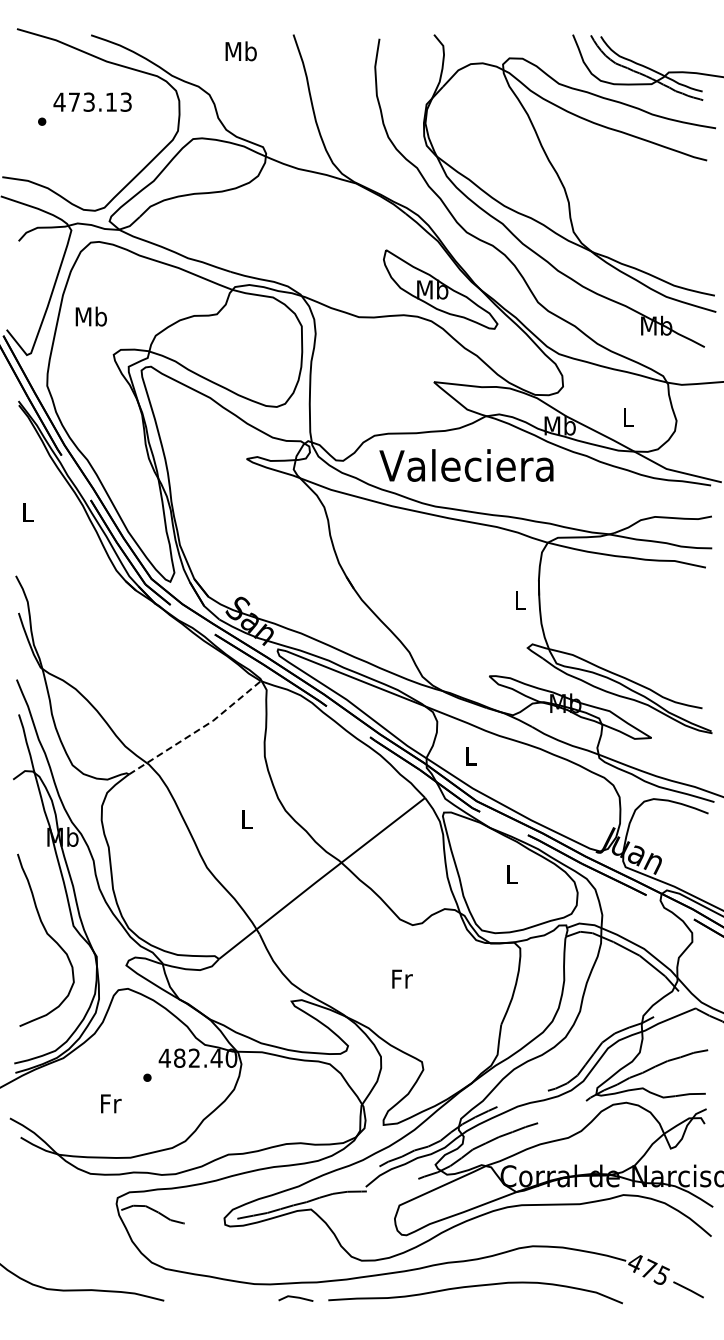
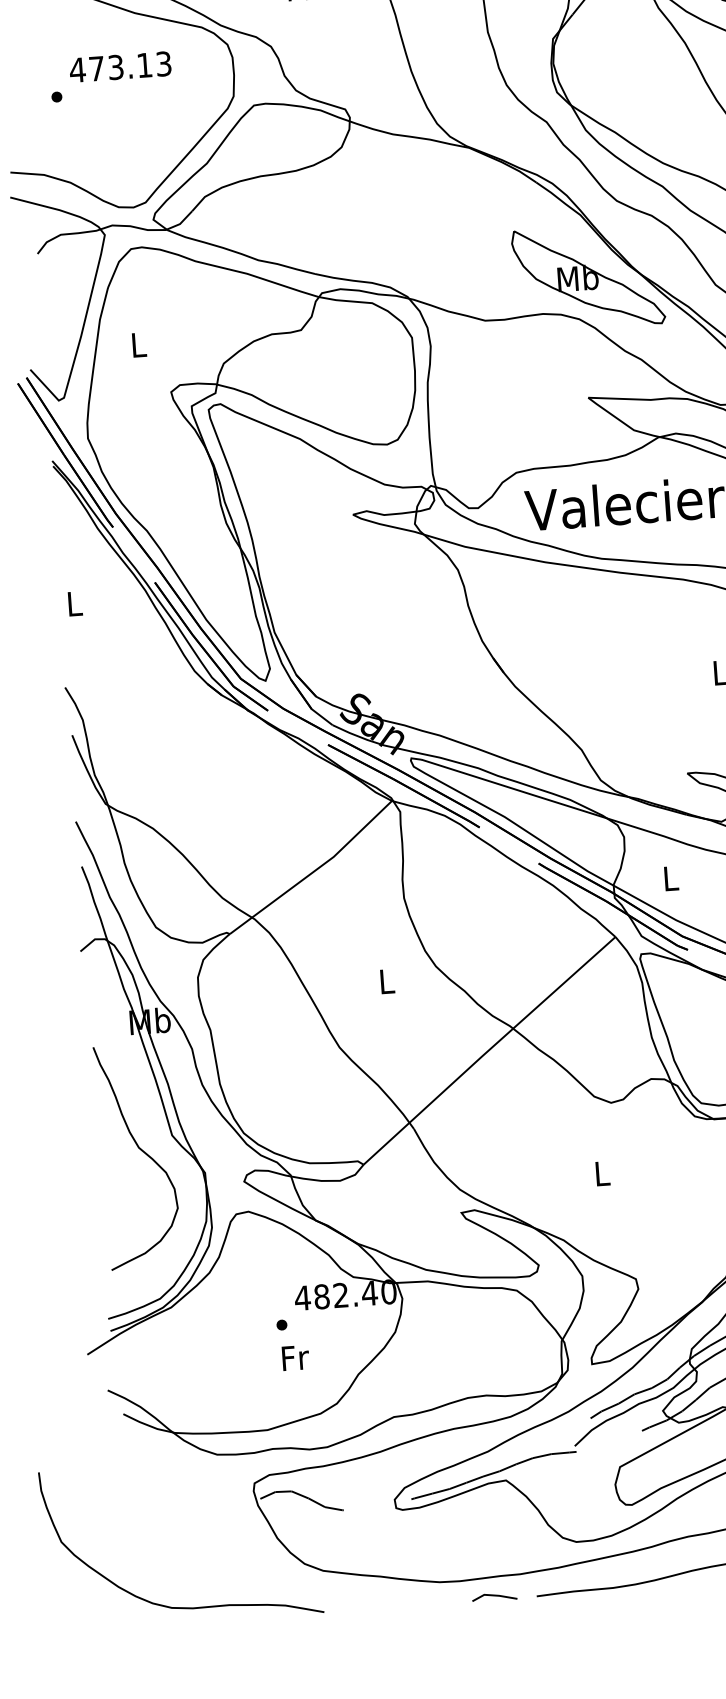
text: (90, 316) -> (137, 344), Mb -> L
line: (197, 730) -> (314, 870), dashed -> solid
text: (402, 978) -> (602, 1172), Fr -> L
text: (111, 1103) -> (296, 1357), moved

